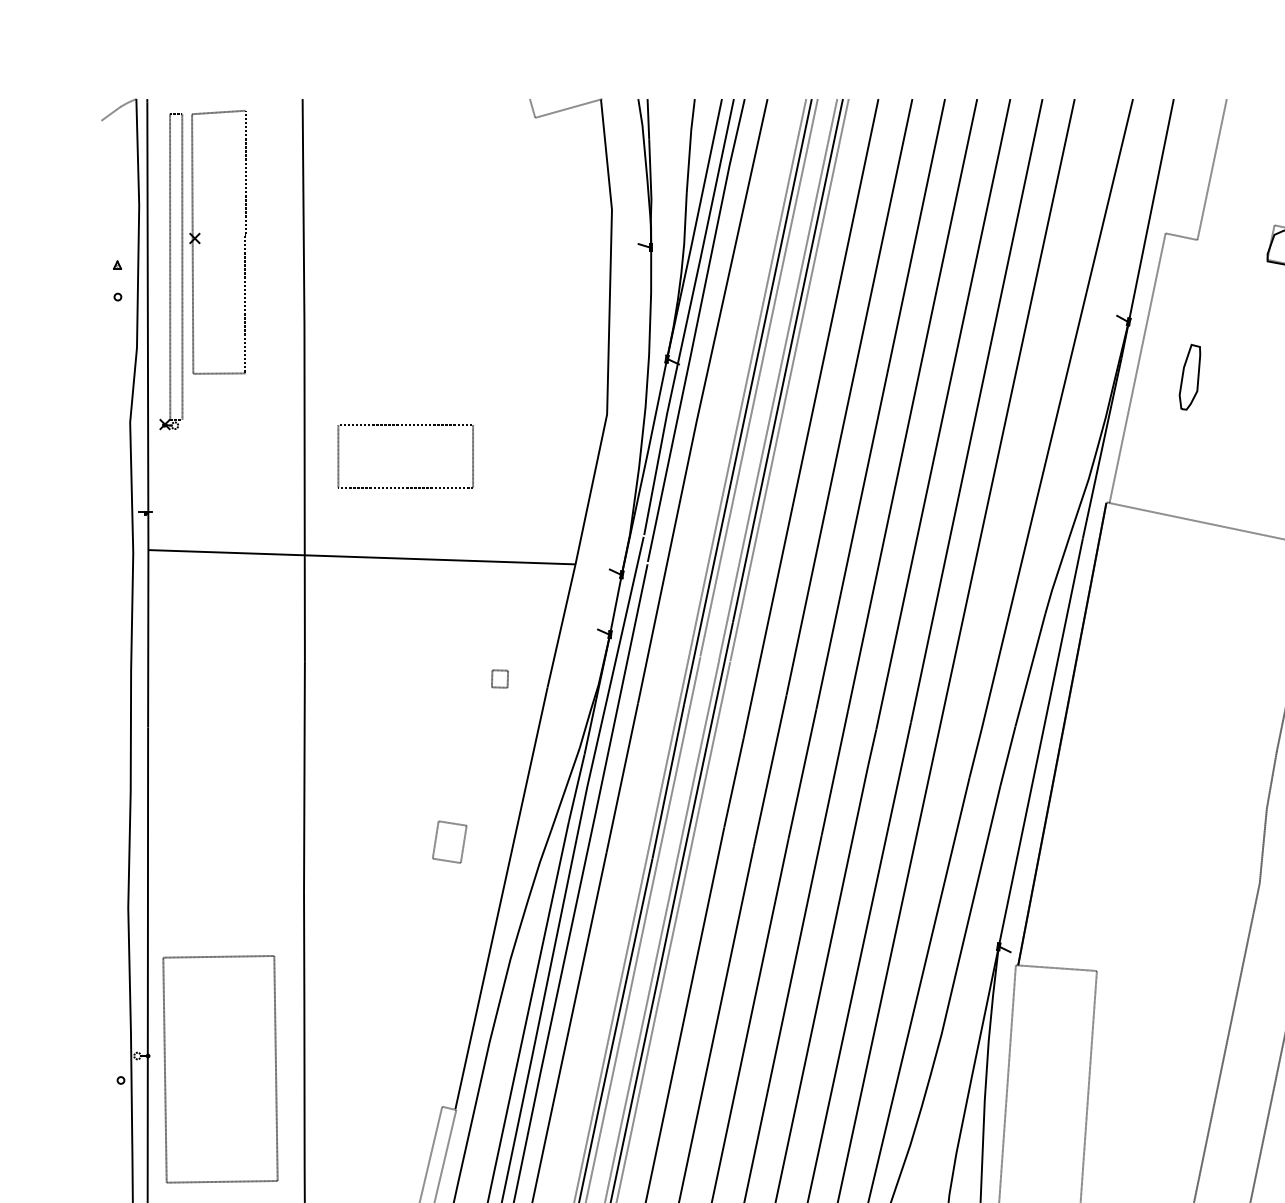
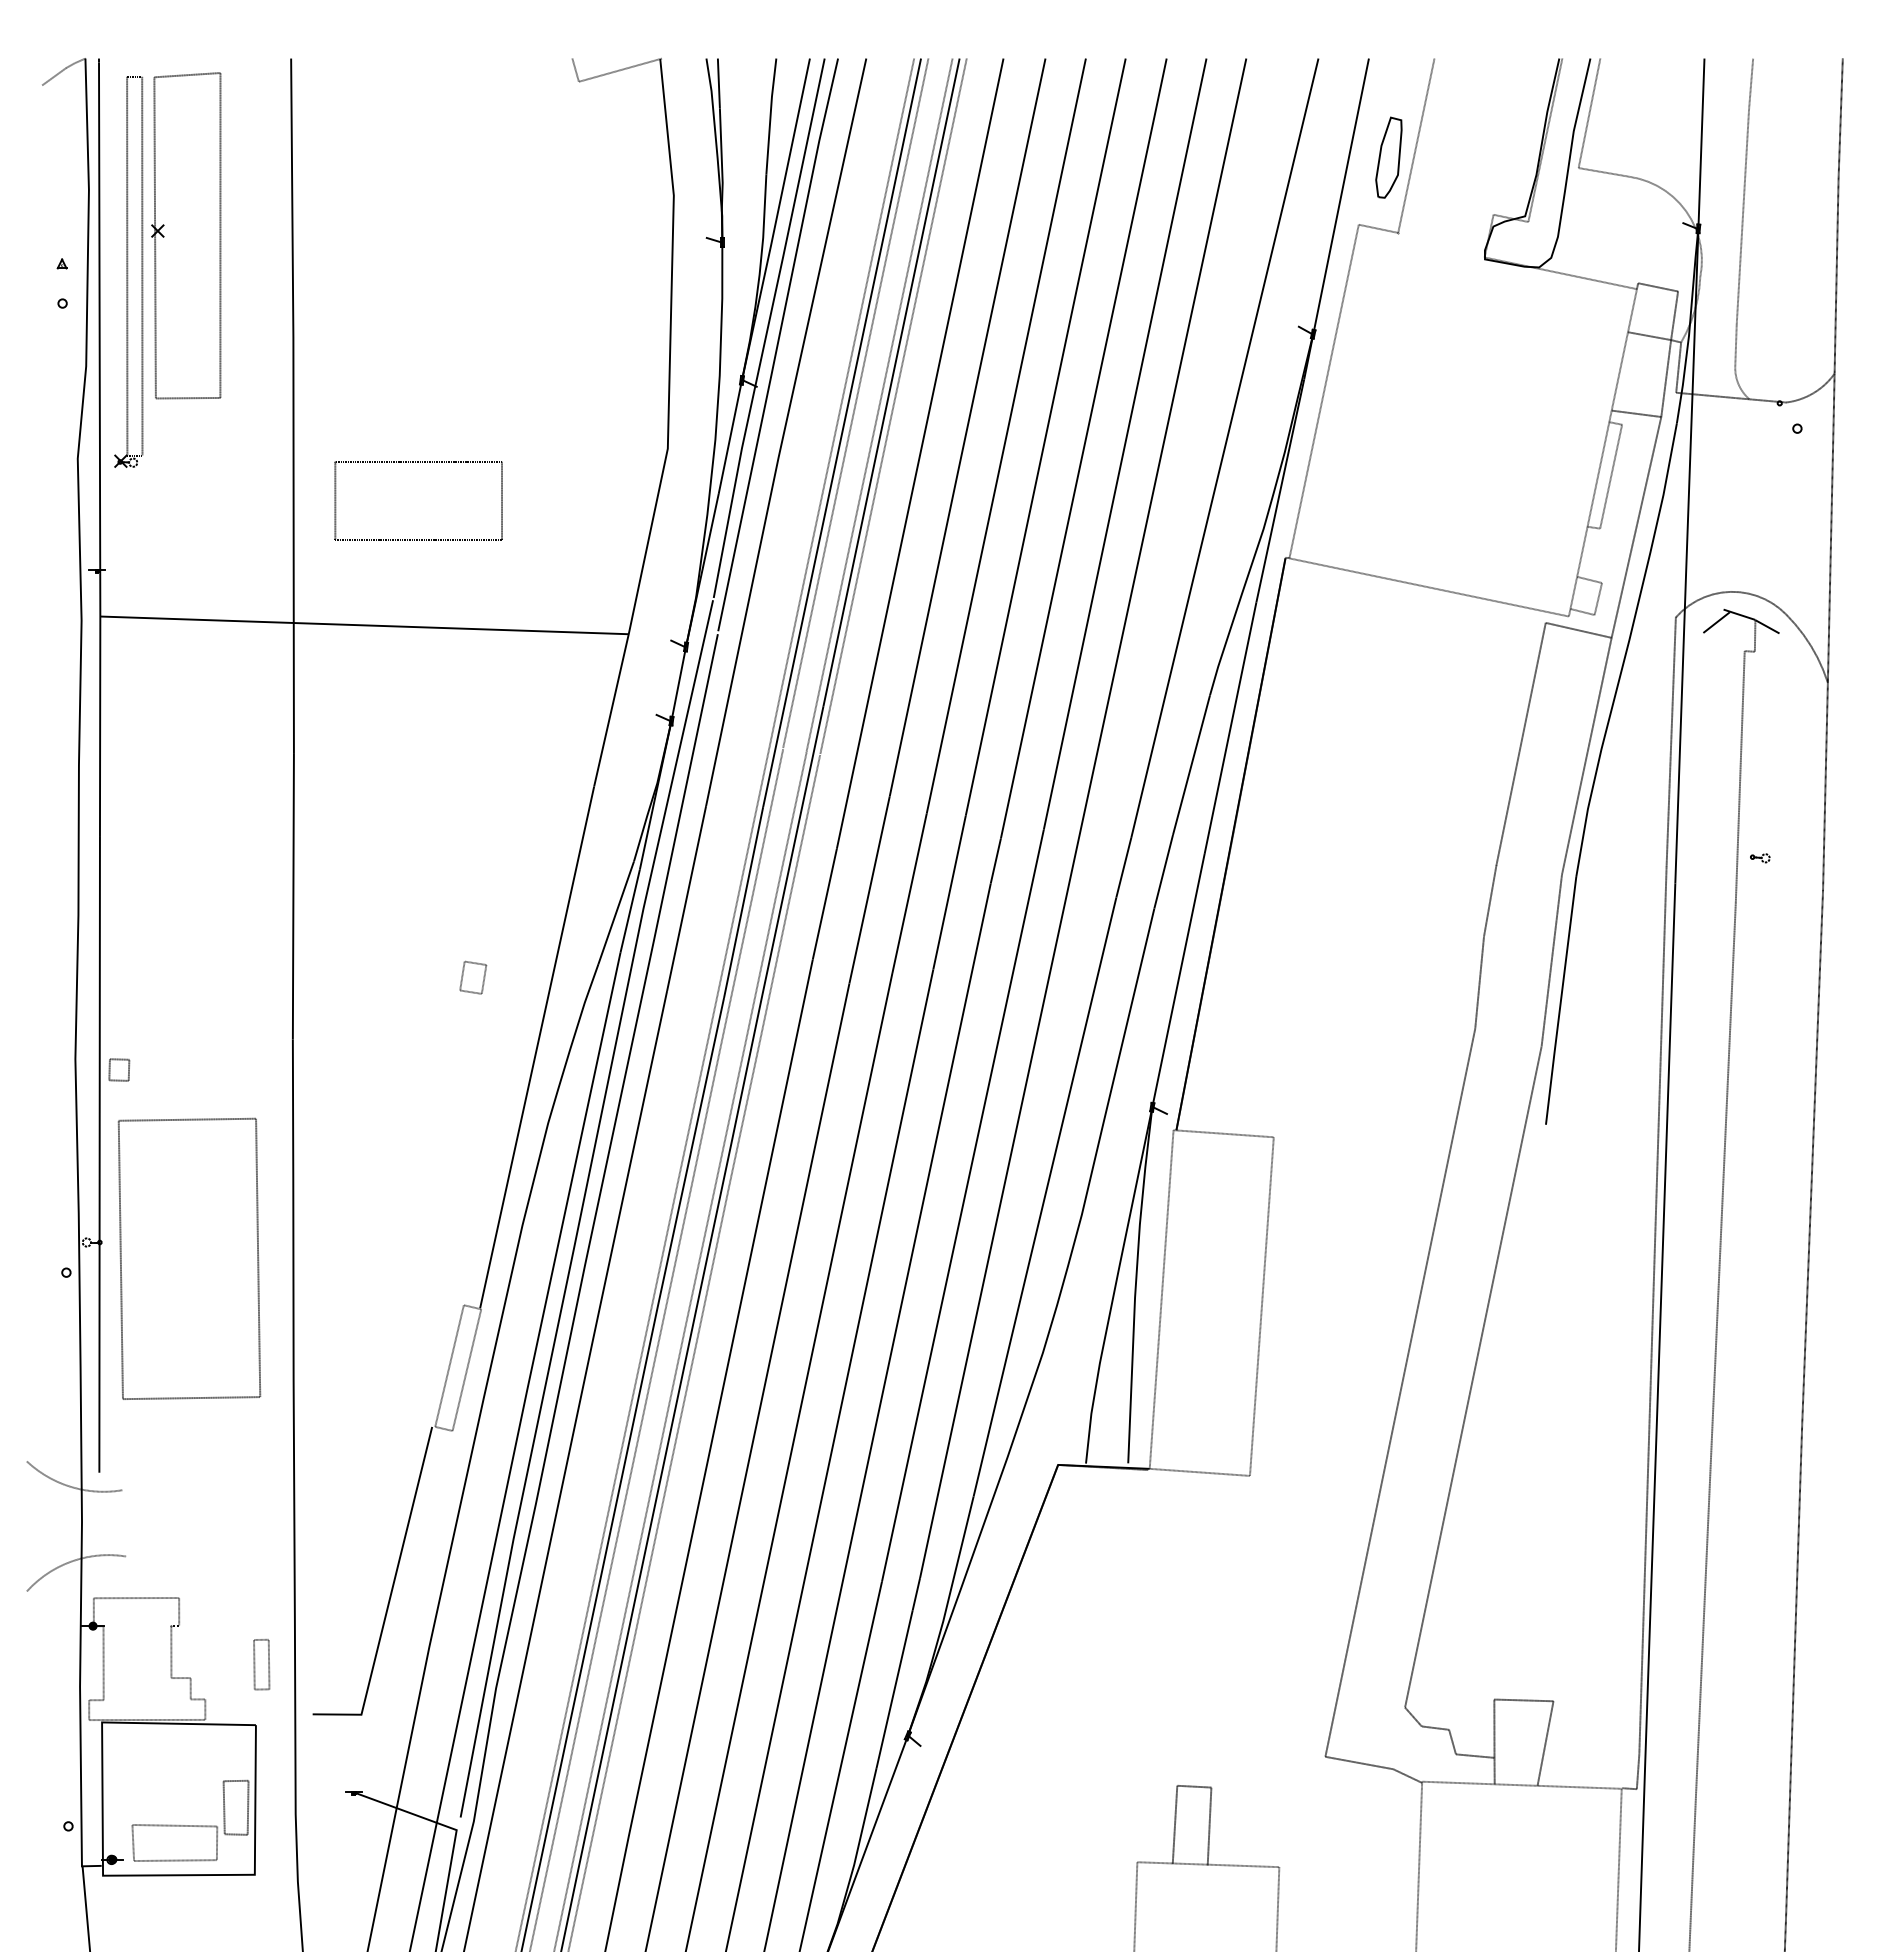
part: (1189, 377) -> (1388, 157), moved
part: (500, 678) -> (119, 1069), moved
part: (450, 841) -> (473, 977), size x0.62

